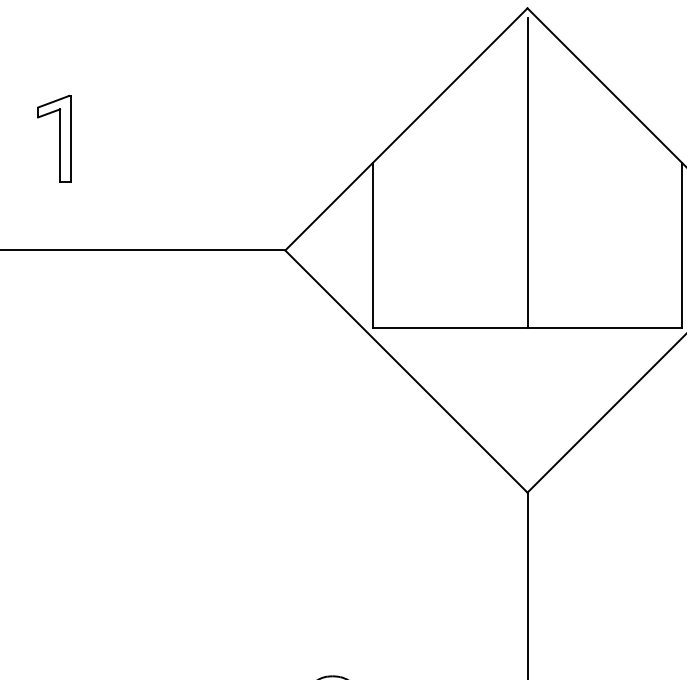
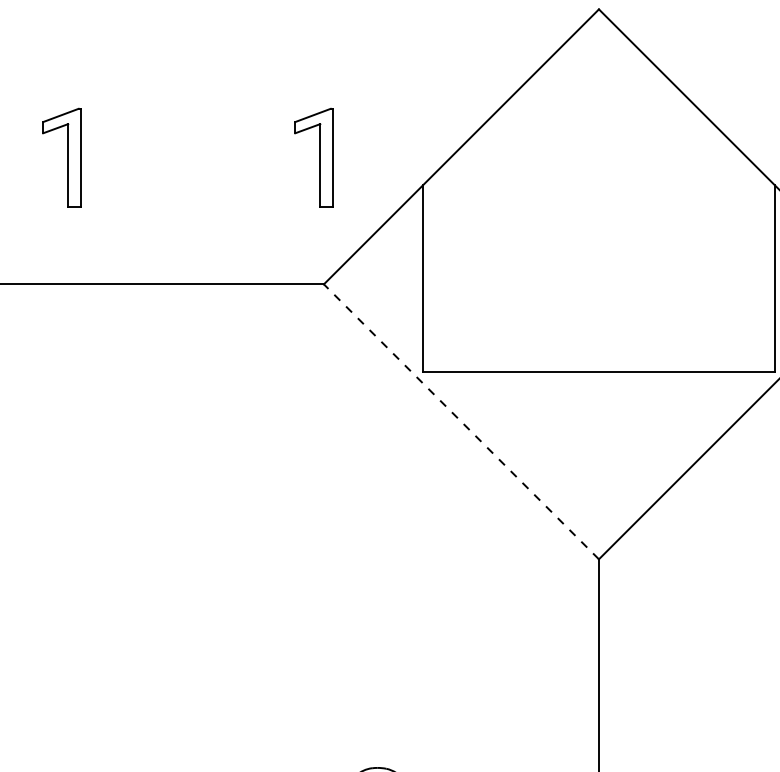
part: (276, 138) -> (313, 157), added
line: (527, 172) -> (598, 195), removed
line: (406, 371) -> (461, 421), solid -> dashed

